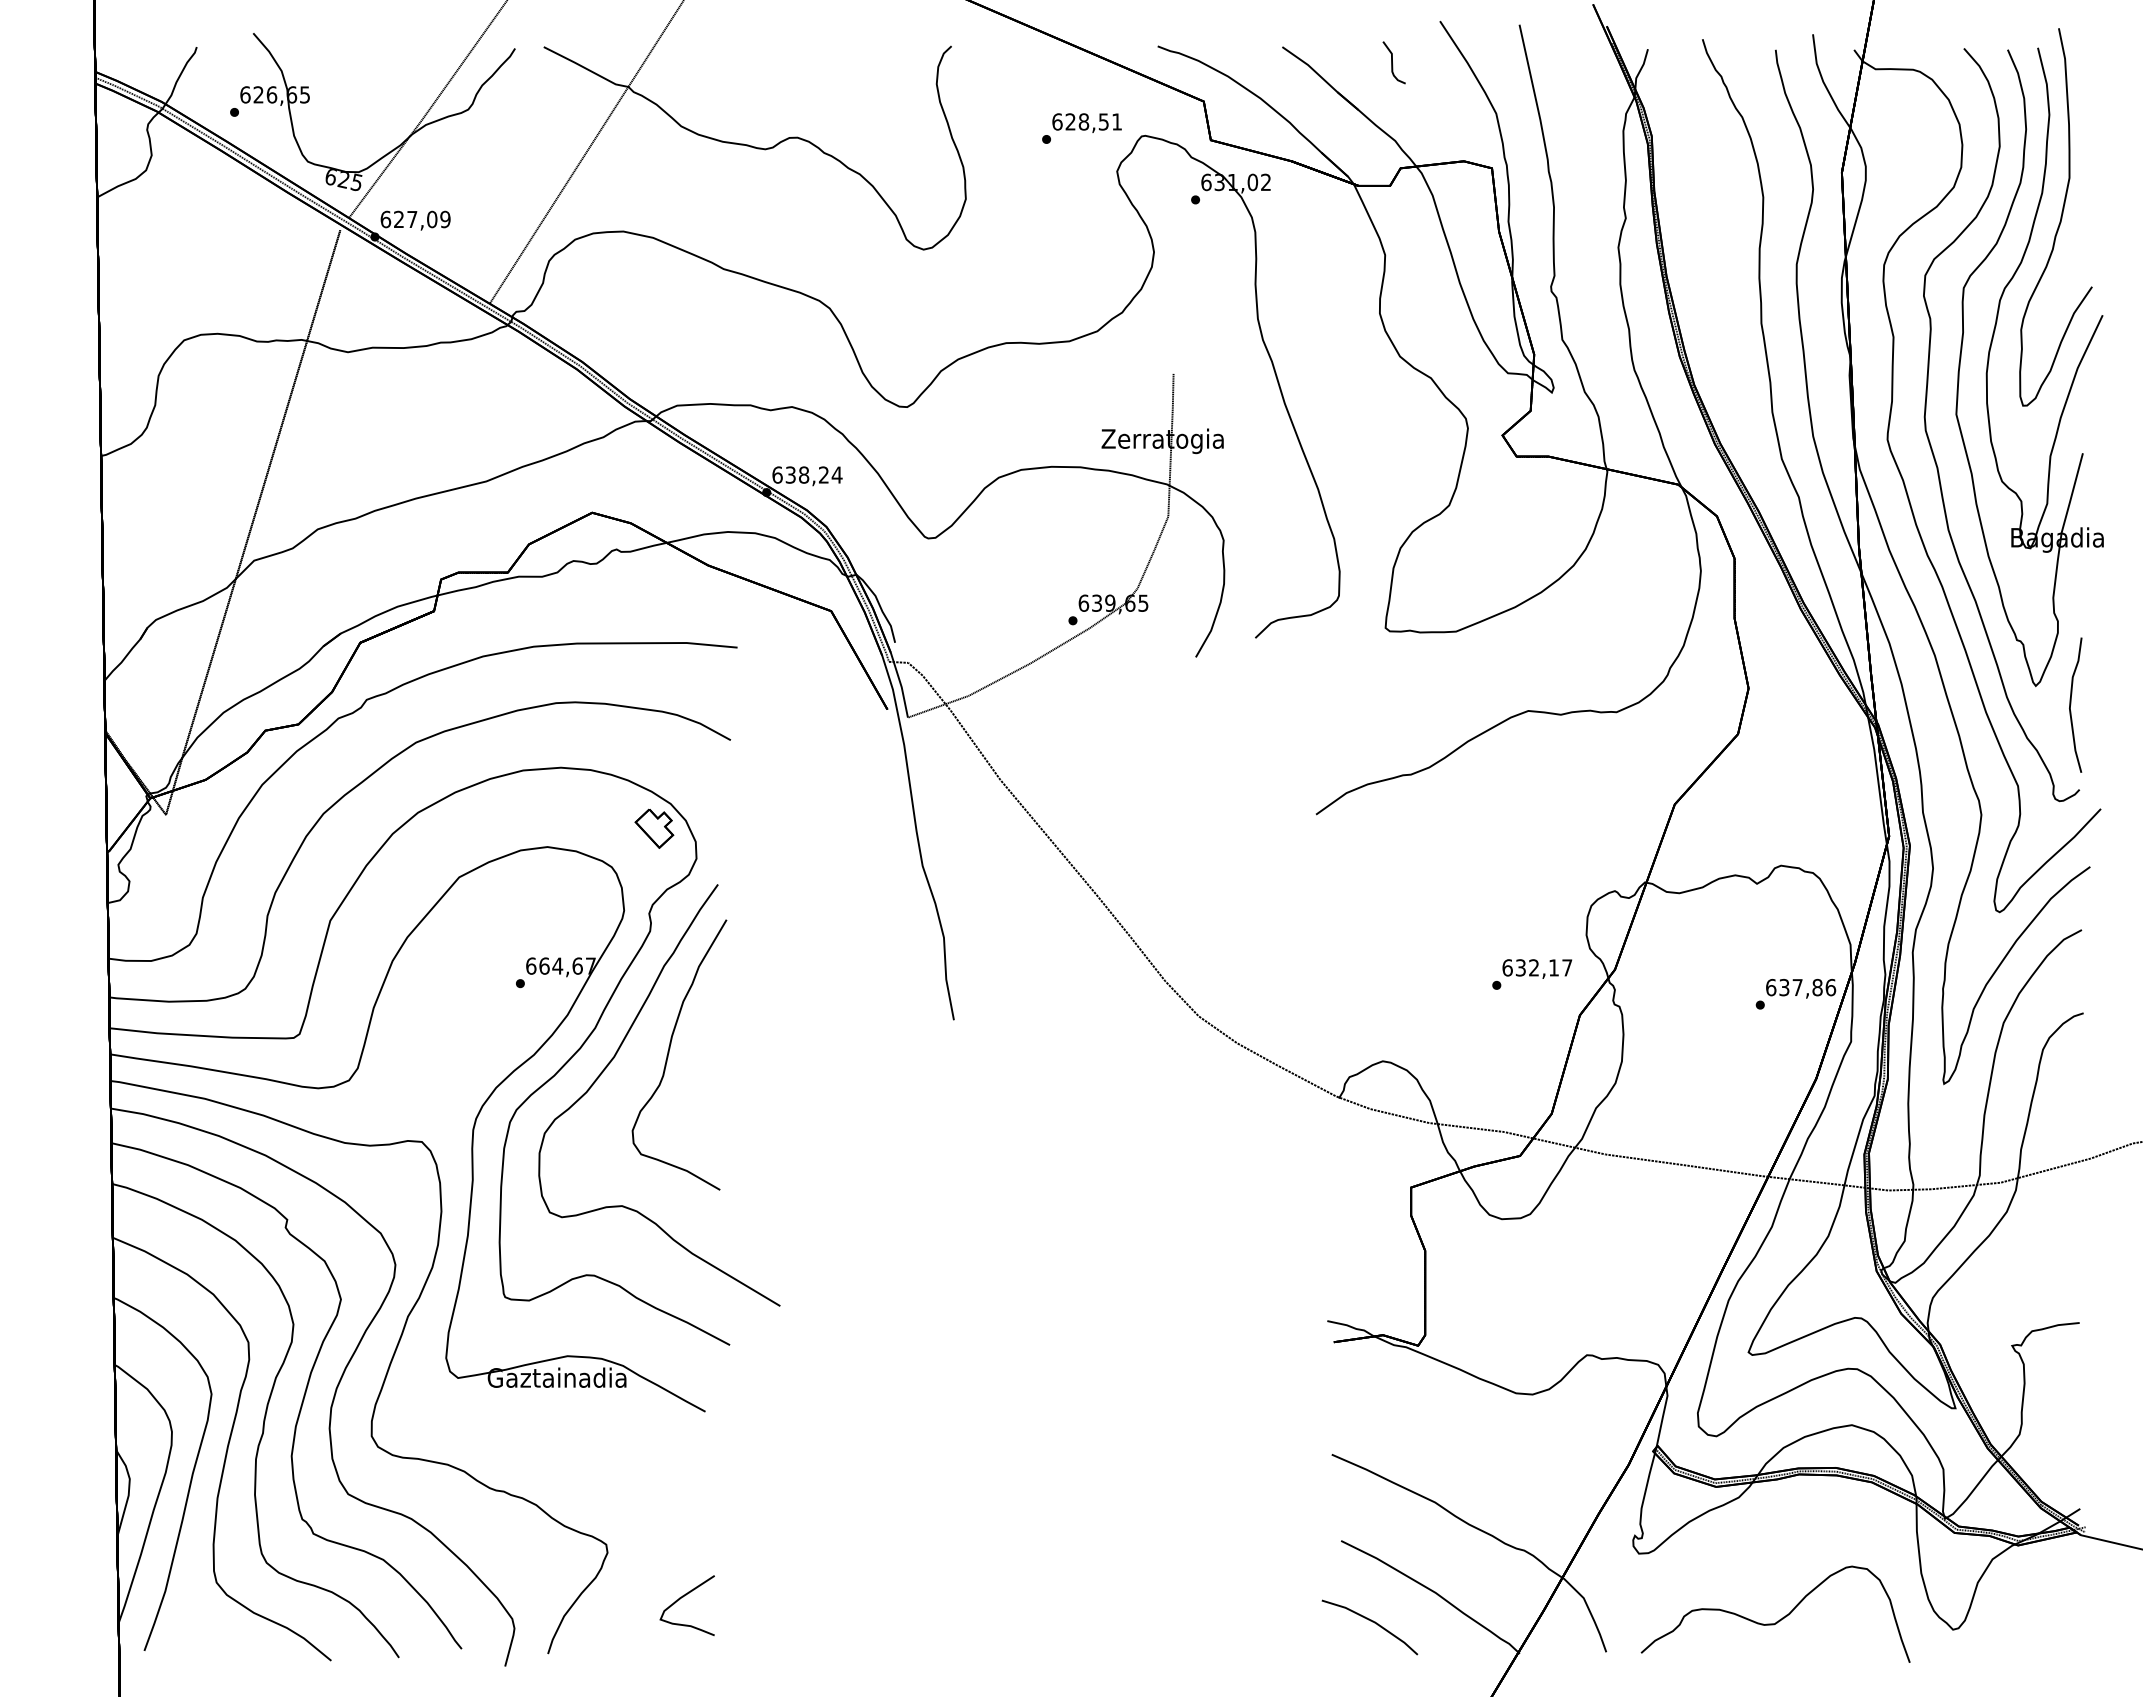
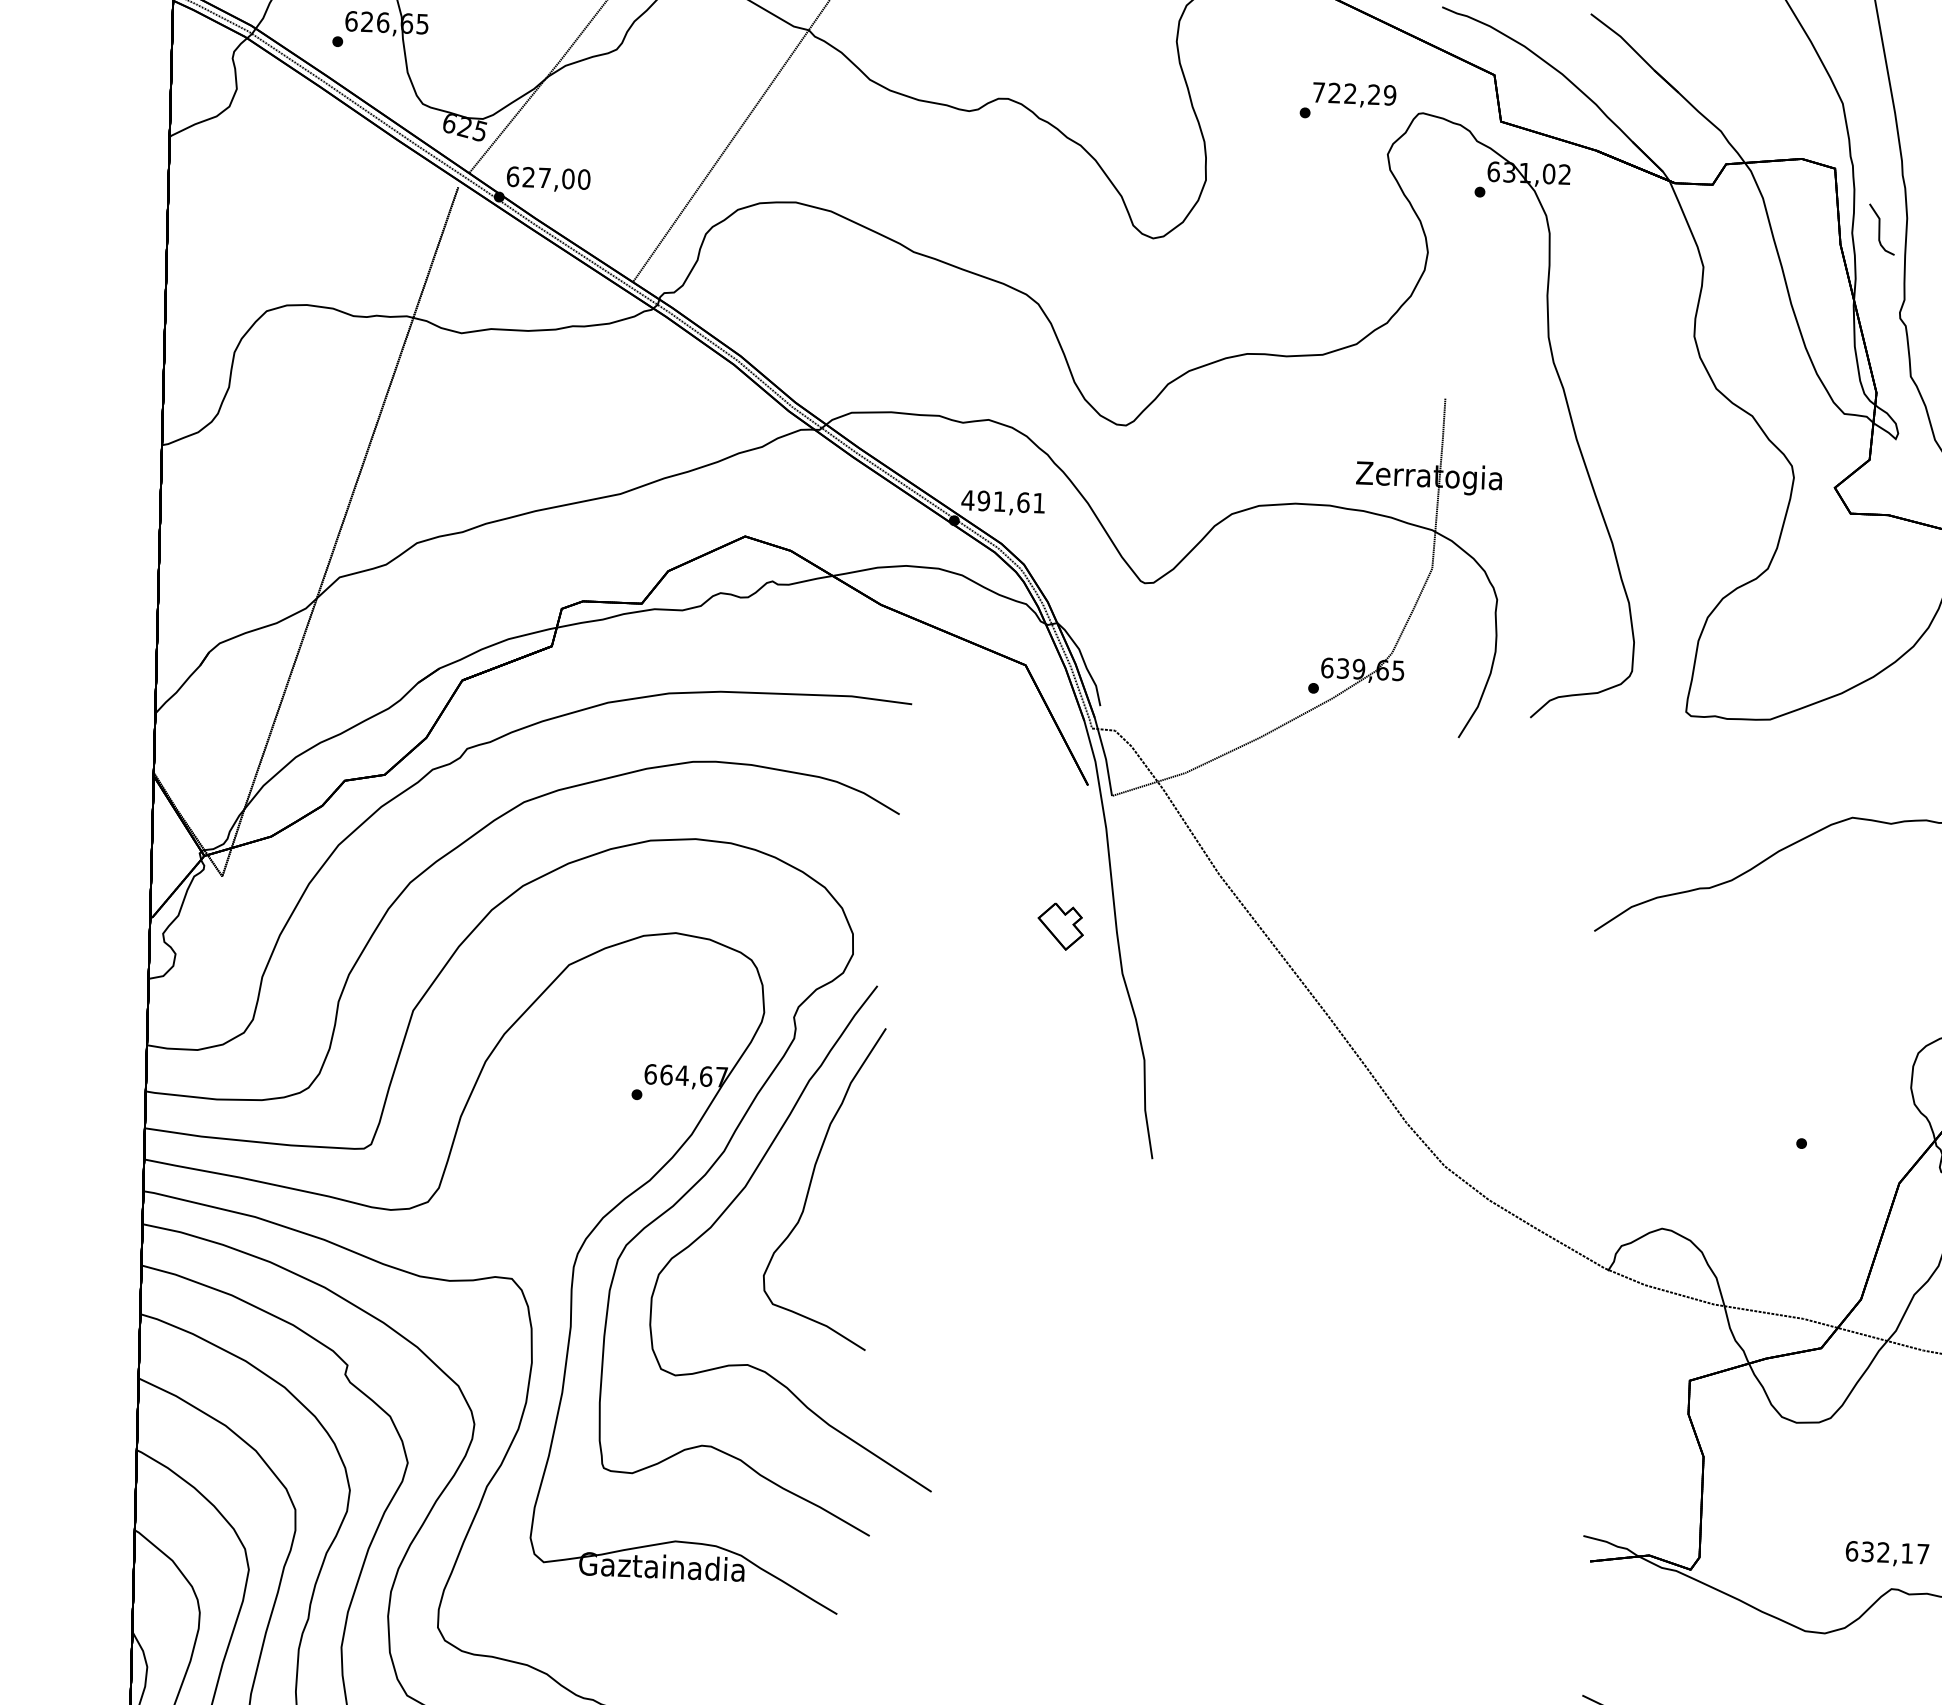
curve: (1392, 62) -> (1879, 229), moved
text: (1087, 121) -> (1354, 93), 628,51 -> 722,29
text: (445, 219) -> (584, 179), 627,09 -> 627,00
text: (807, 474) -> (1003, 501), 638,24 -> 491,61
part: (654, 828) -> (1060, 926), moved
text: (1537, 968) -> (1887, 1553), moved

